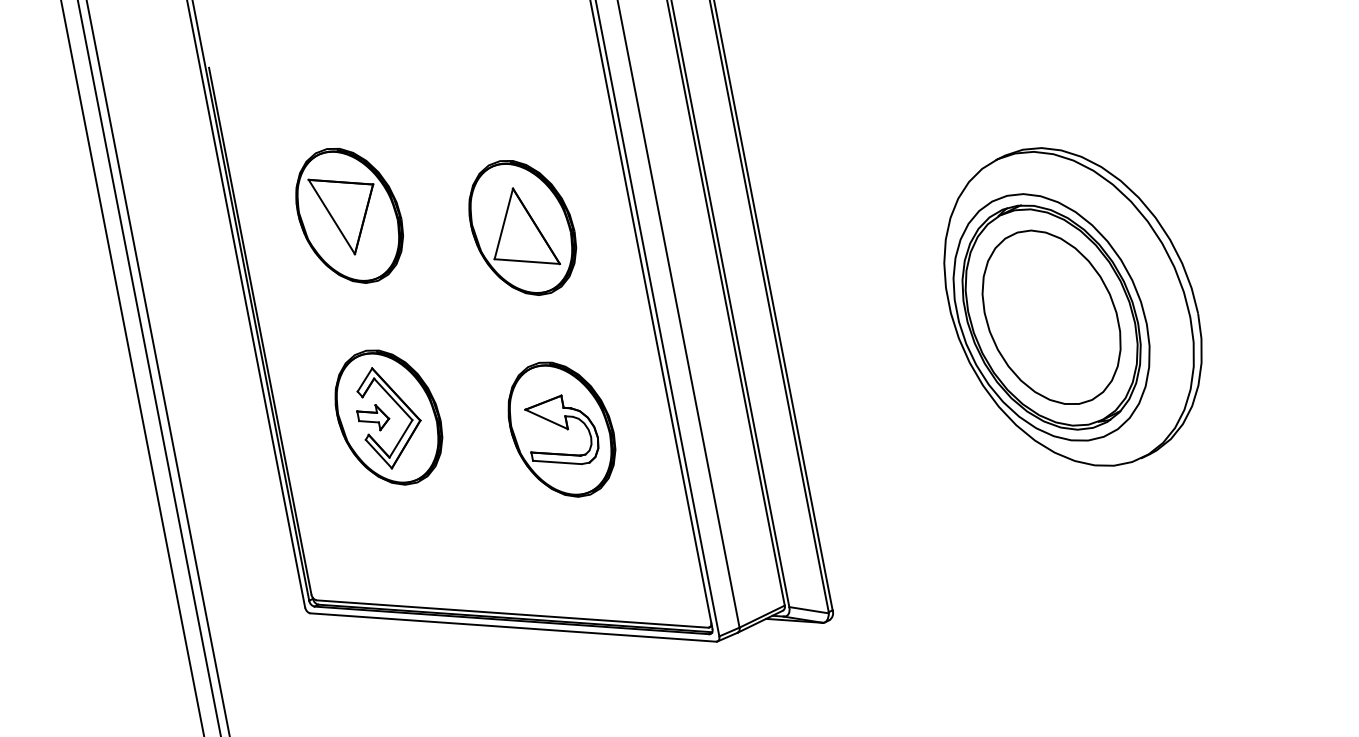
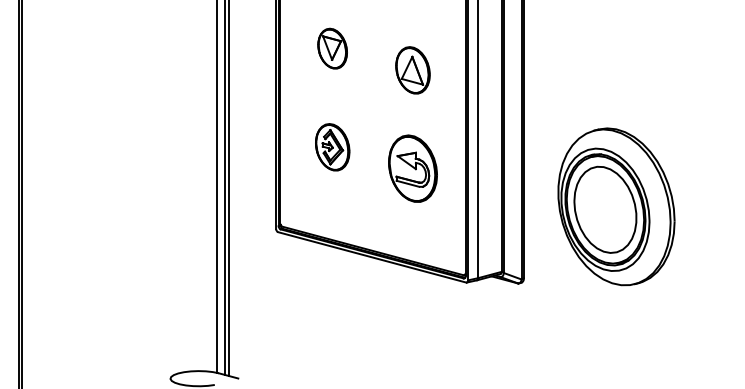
part: (348, 215) -> (332, 48), size x0.6
part: (521, 228) -> (412, 70), size x0.7
part: (1072, 306) -> (616, 206), moved
part: (388, 418) -> (332, 147), size x0.7

